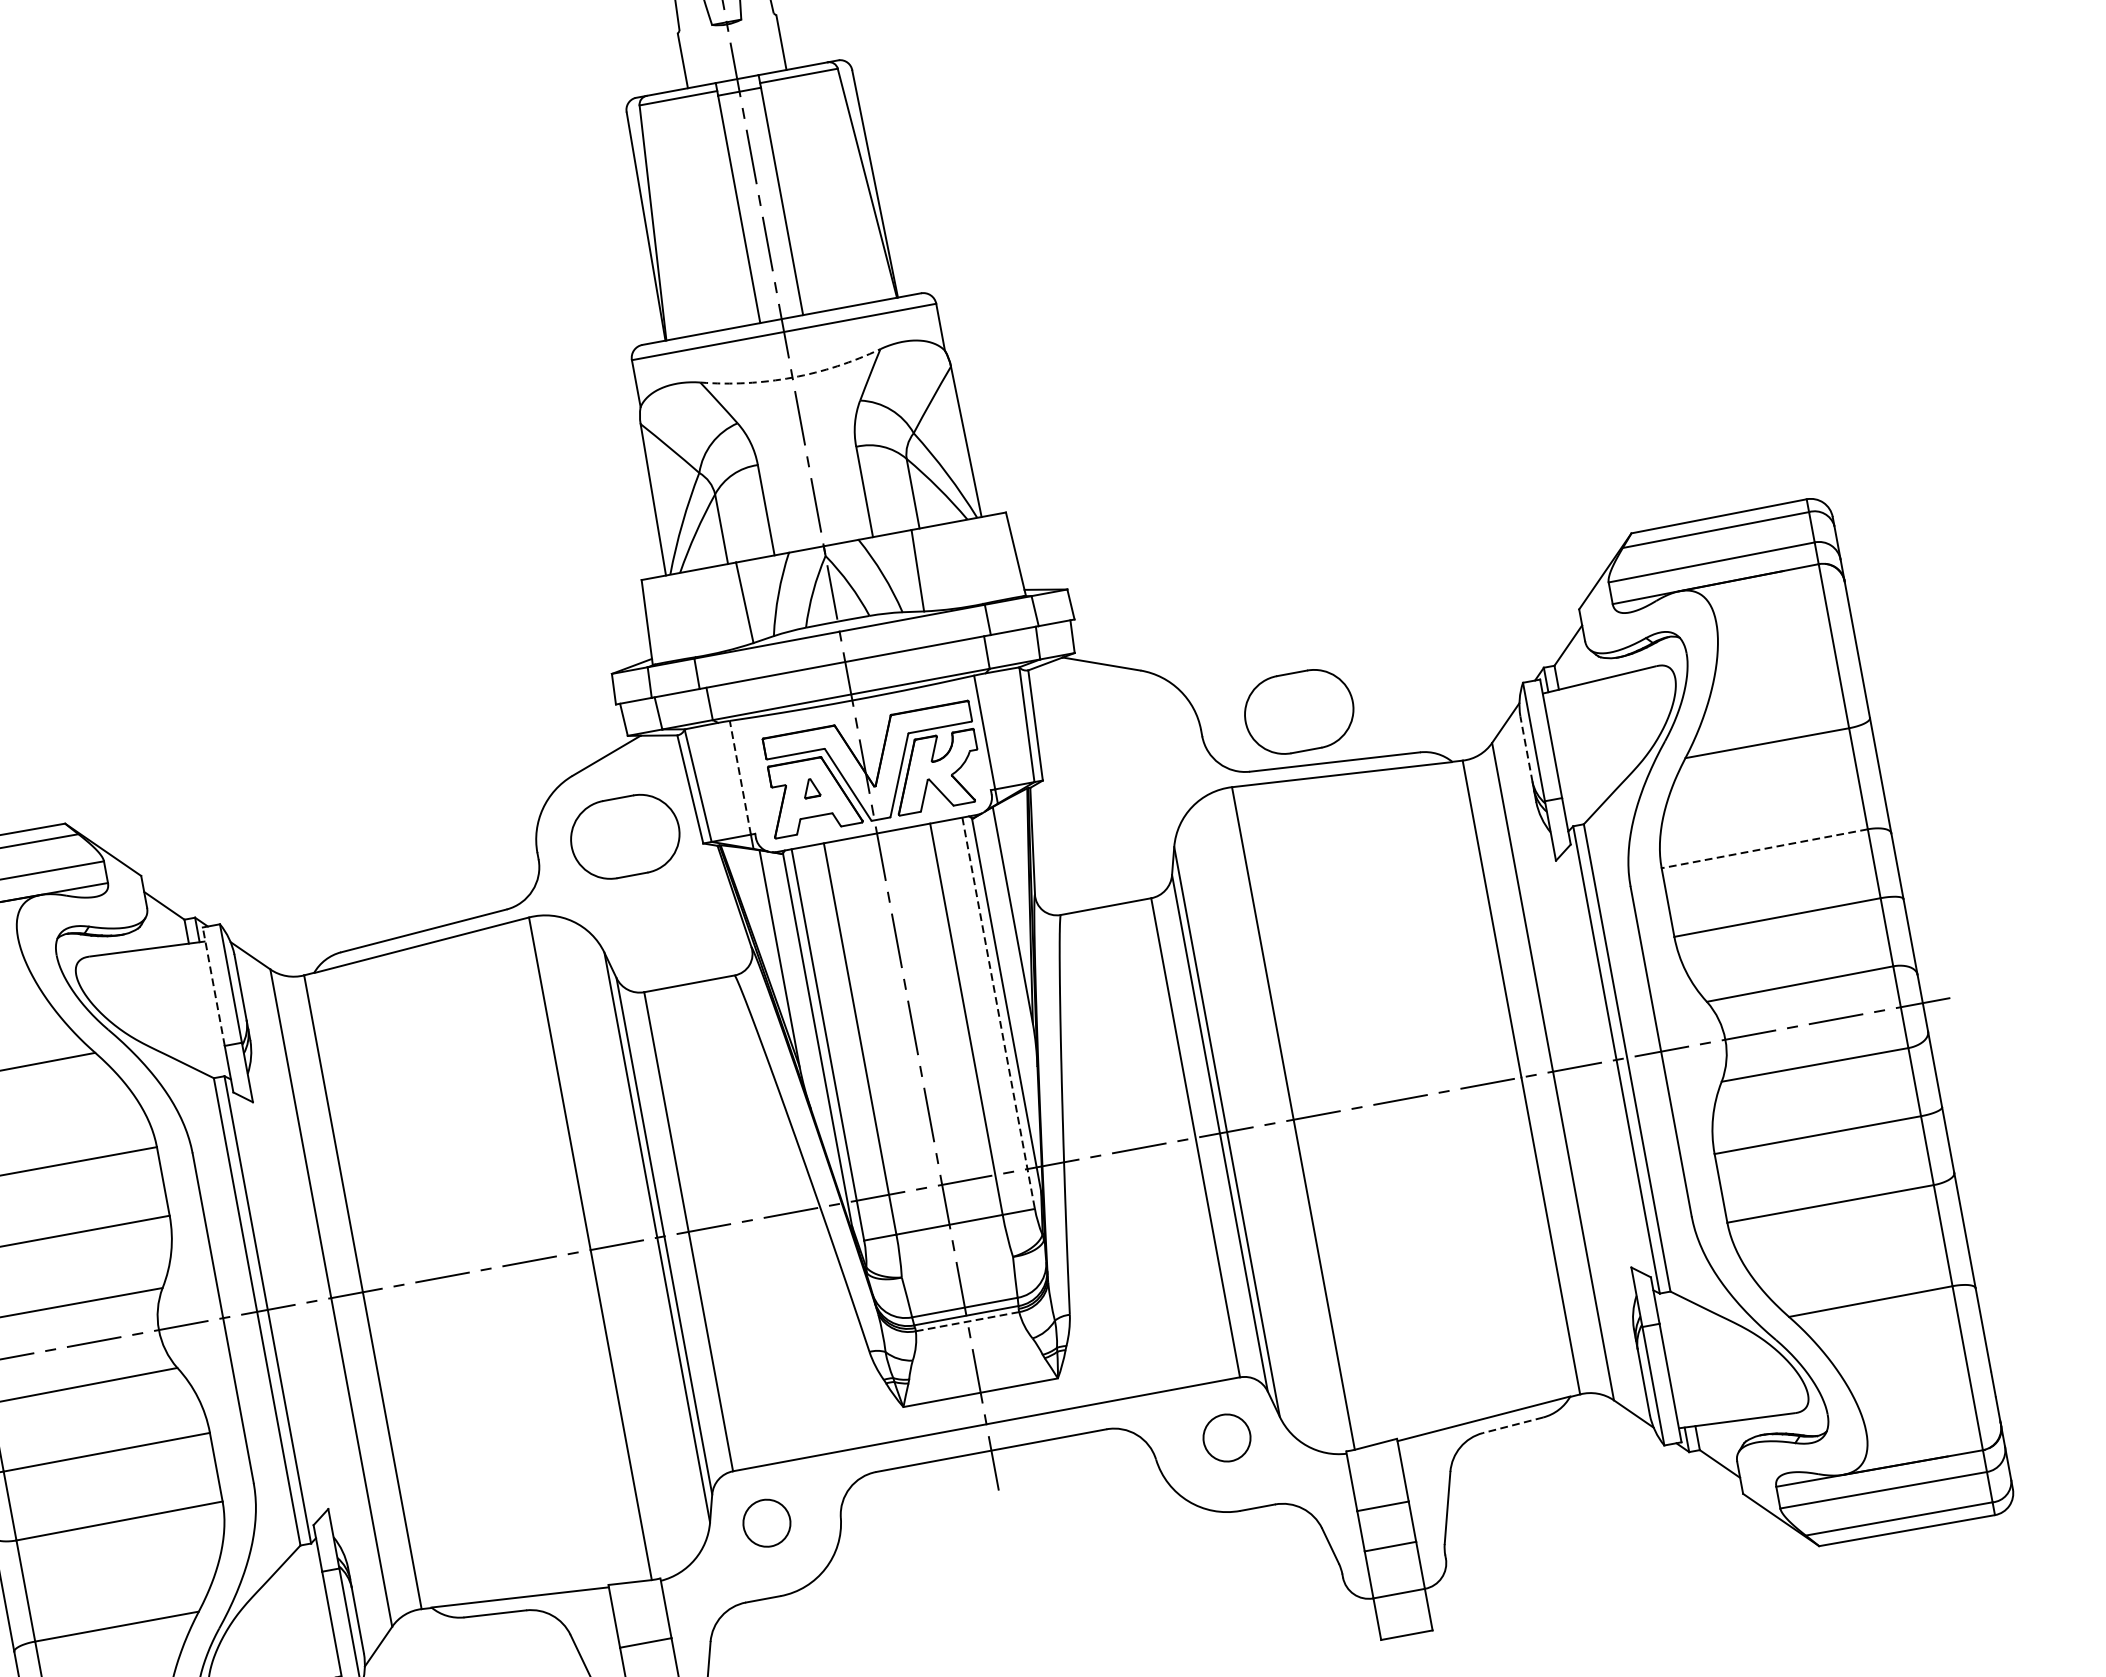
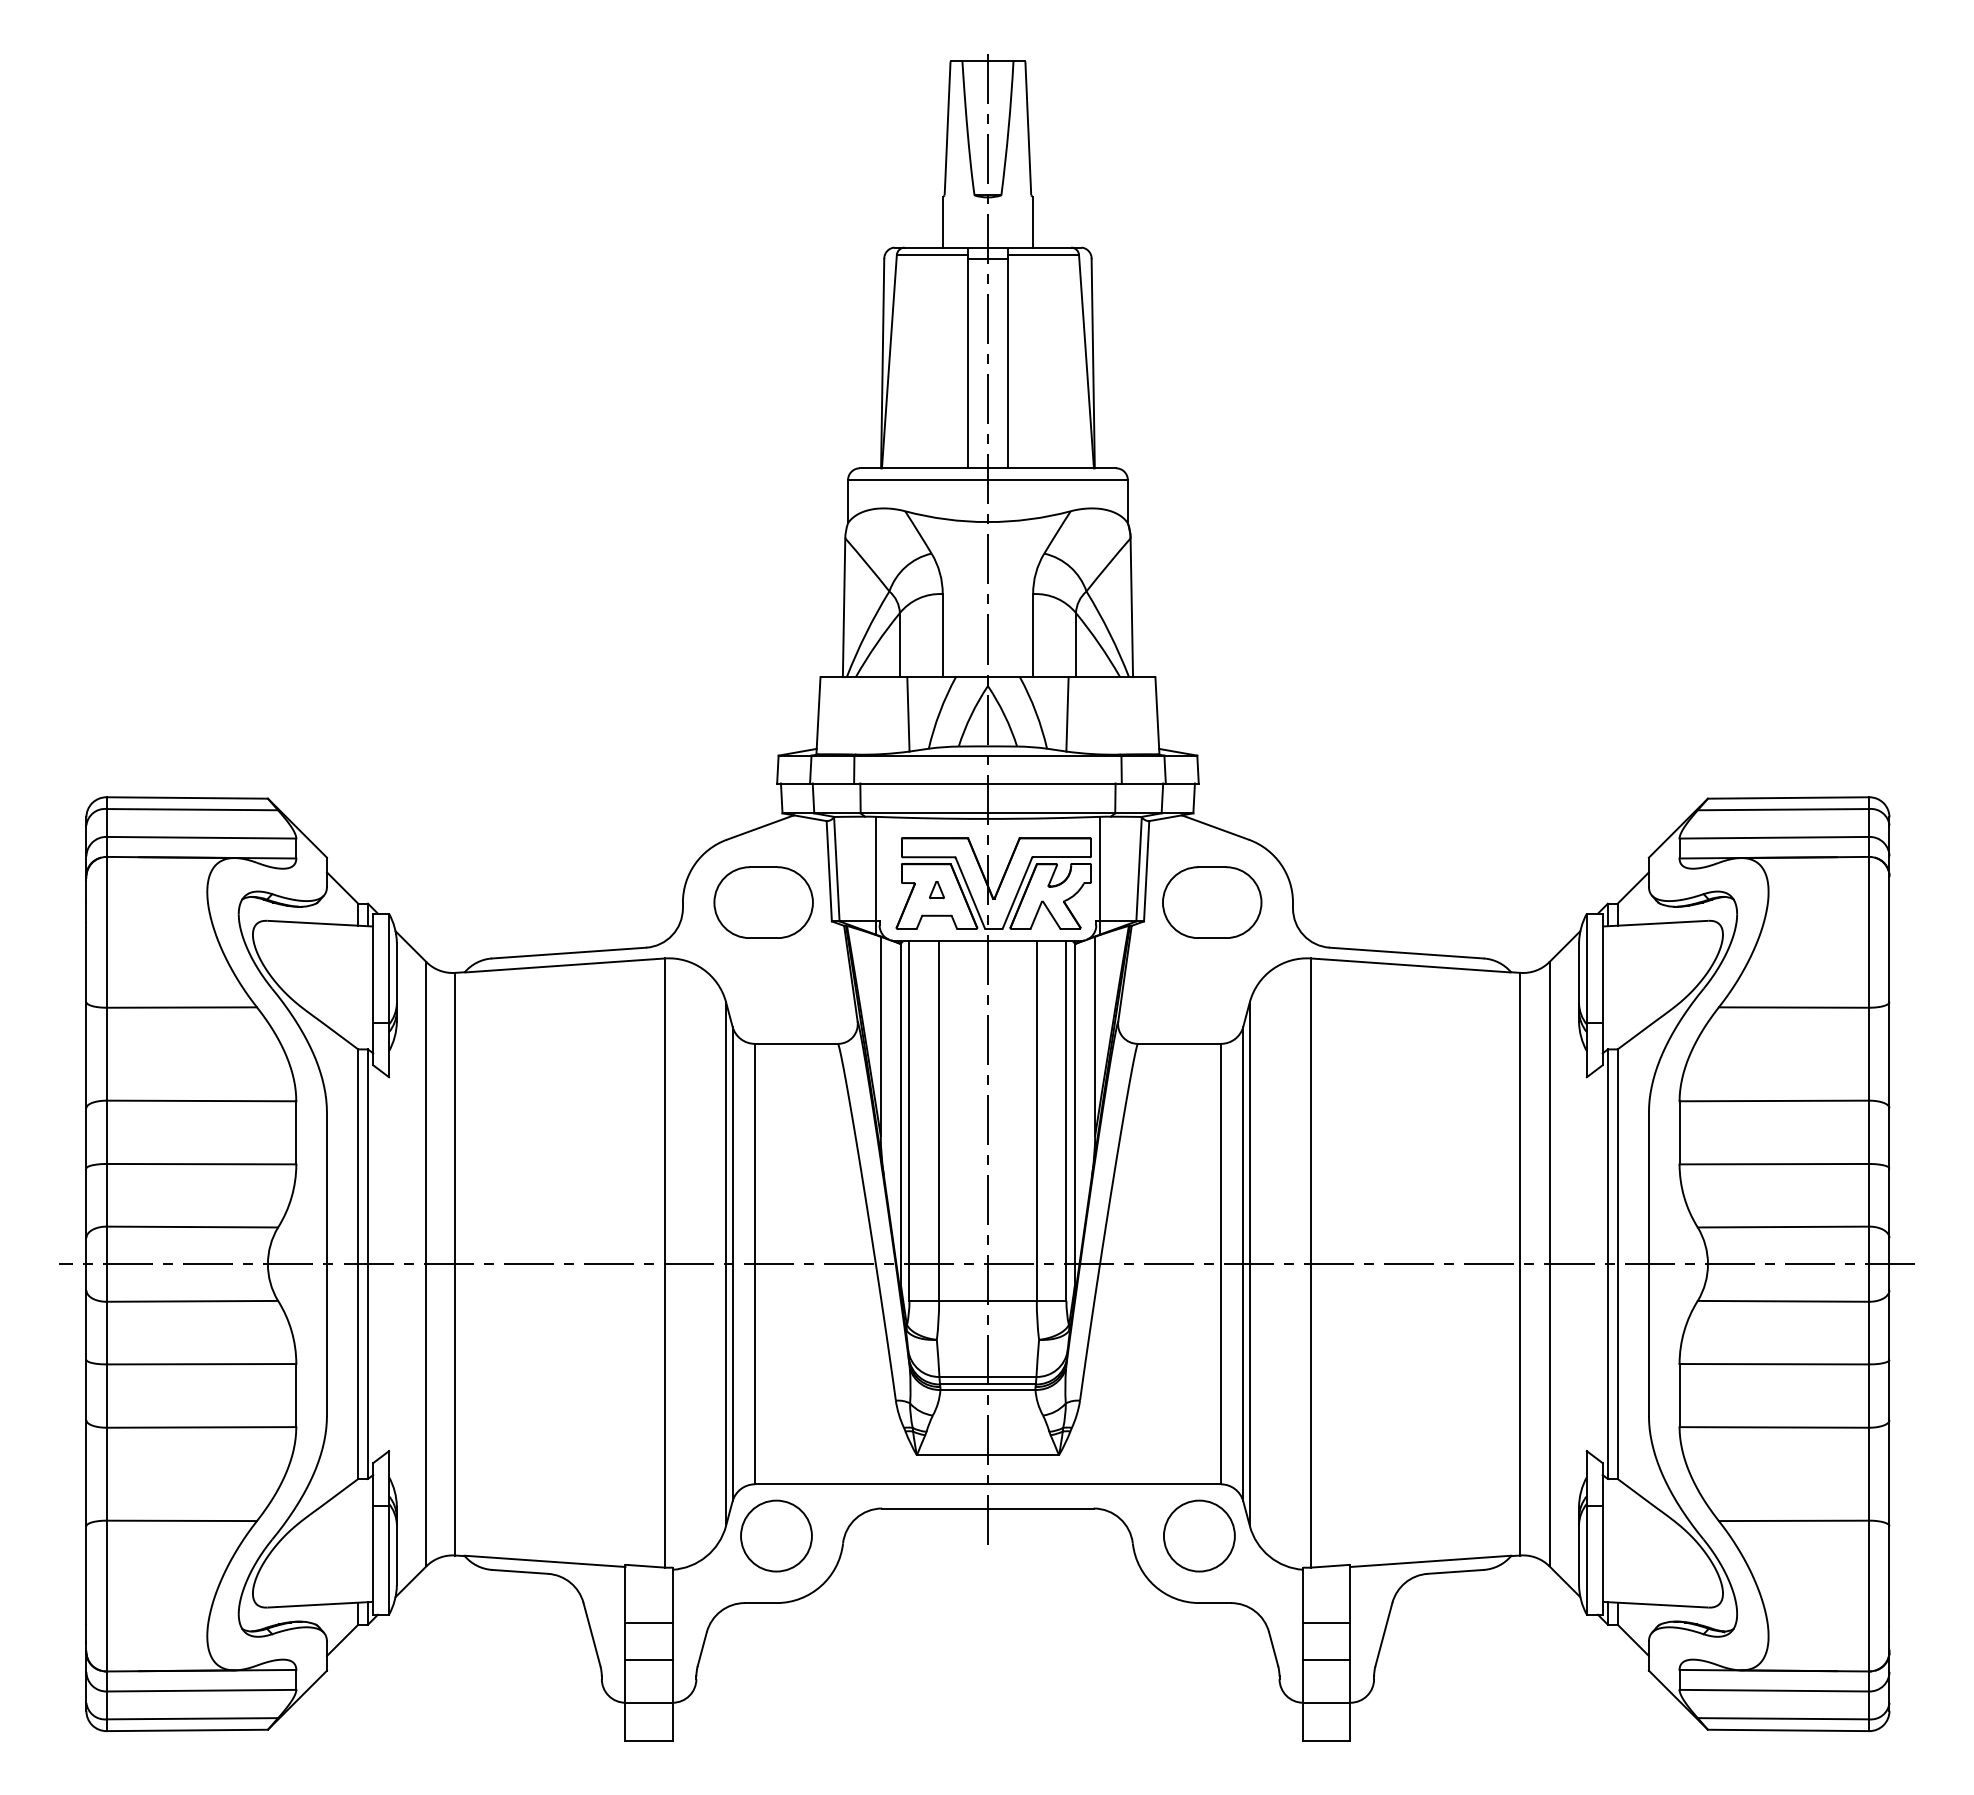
arc: (792, 378) -> (987, 522), dashed -> solid
part: (1299, 711) -> (1212, 902), moved
line: (1526, 748) -> (1579, 972), dashed -> solid
line: (740, 777) -> (875, 868), dashed -> solid
line: (1764, 848) -> (1774, 1100), dashed -> solid
line: (213, 986) -> (373, 967), dashed -> solid
line: (998, 1012) -> (1066, 1120), dashed -> solid
line: (966, 1321) -> (987, 1389), dashed -> solid
line: (1512, 1424) -> (1455, 1571), dashed -> solid
circle: (1225, 1437) -> (1198, 1535), size x1.67
circle: (766, 1522) -> (776, 1535), size x1.67

